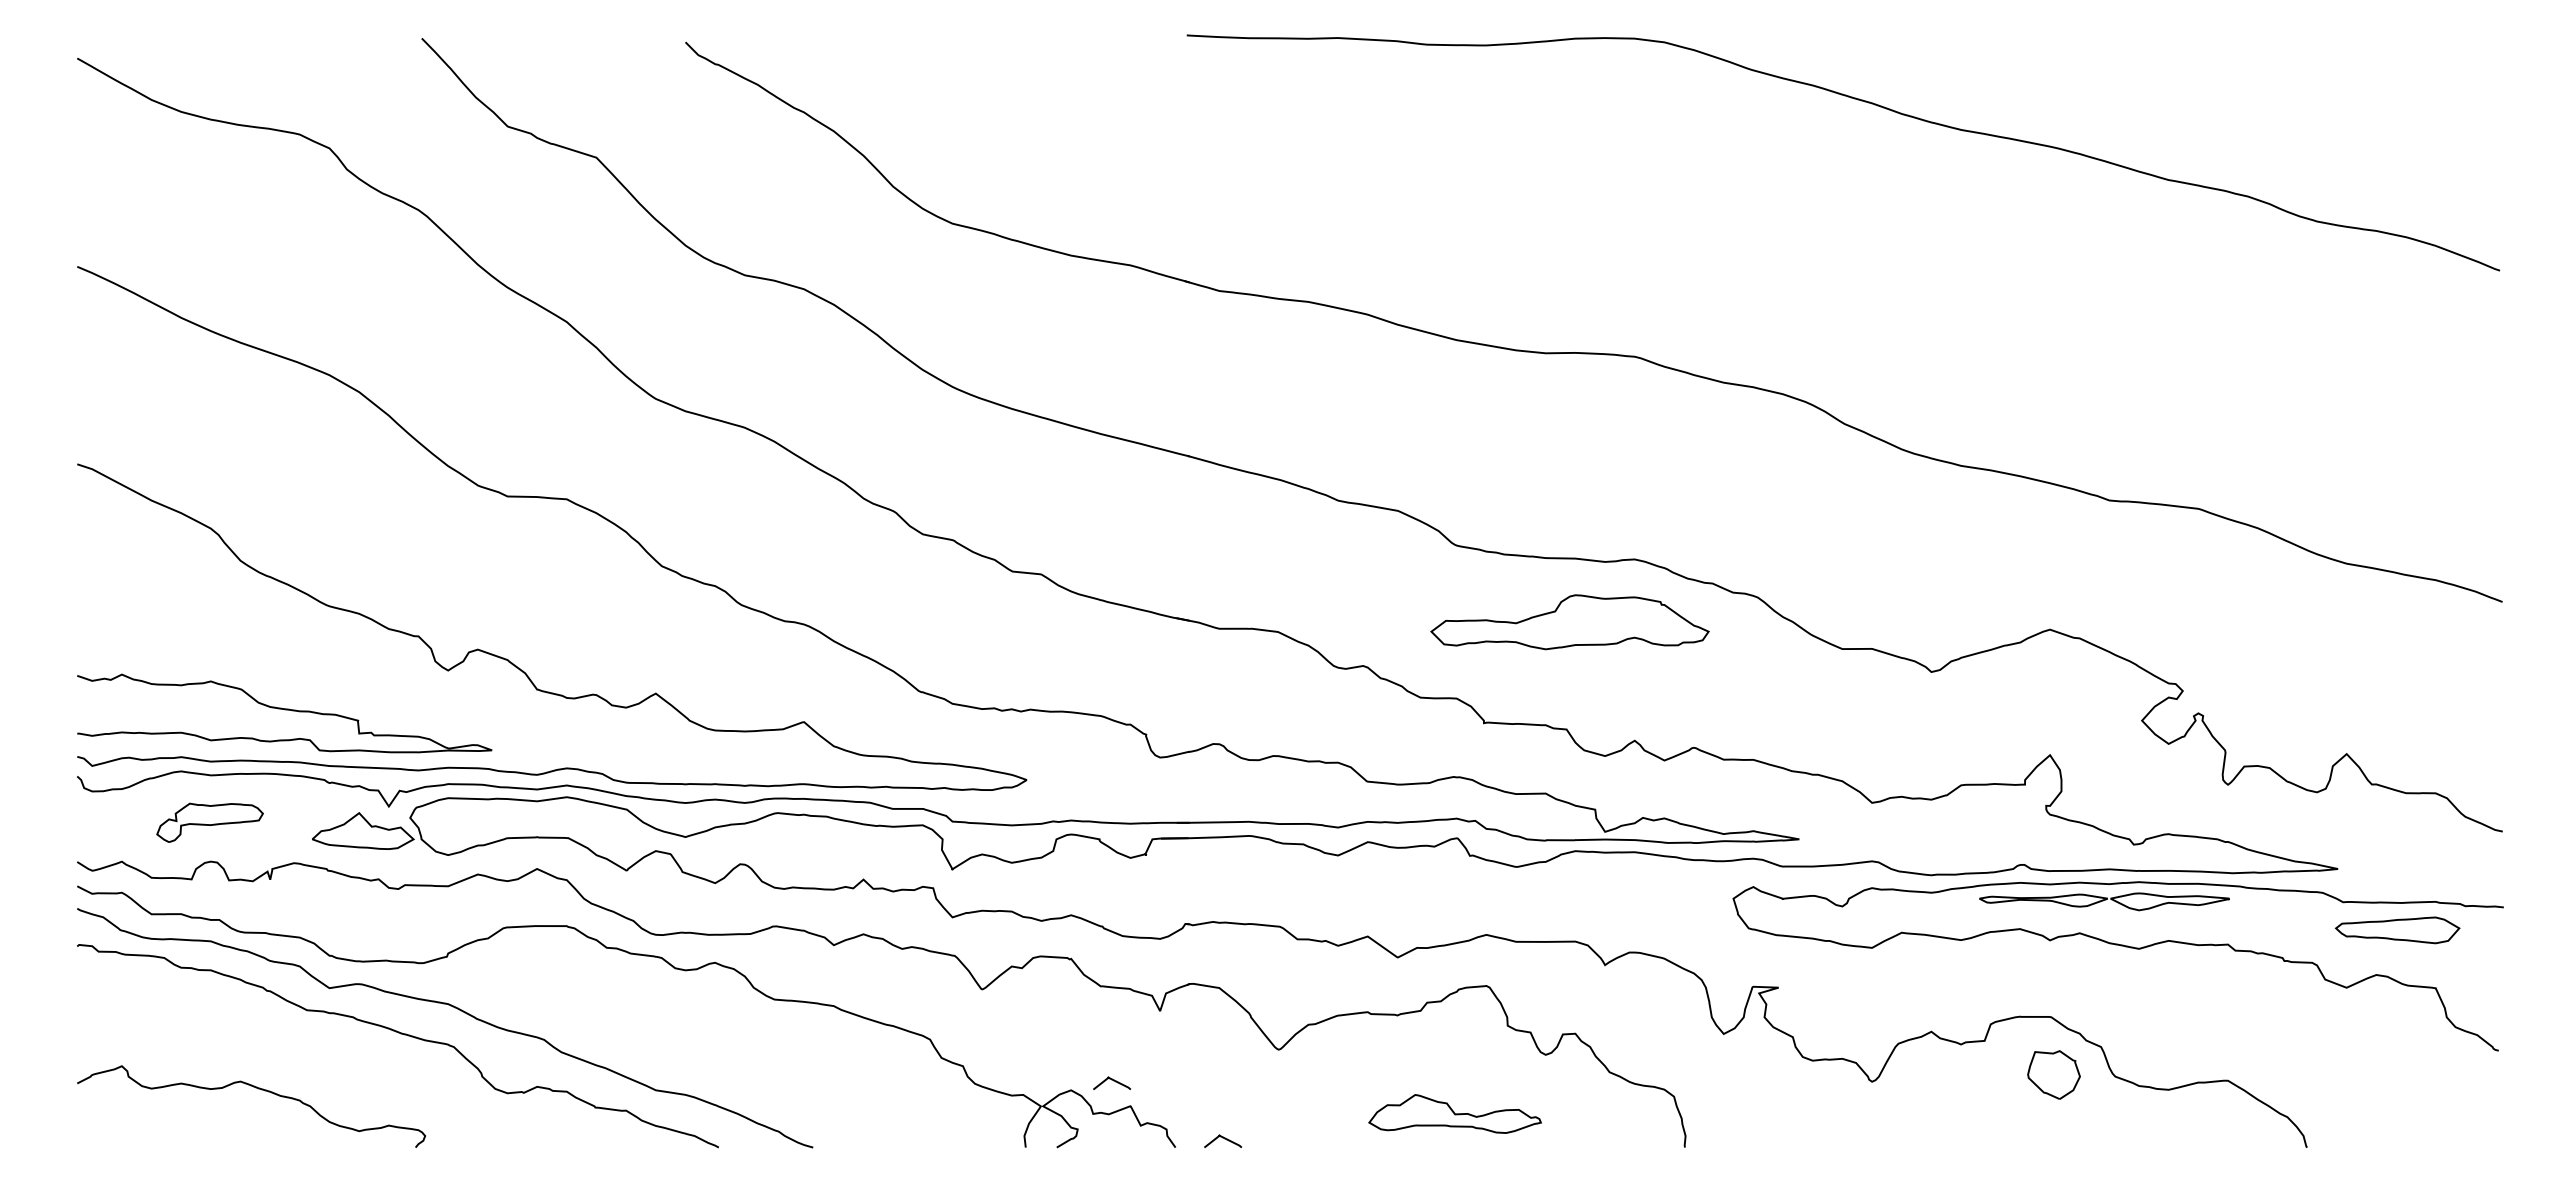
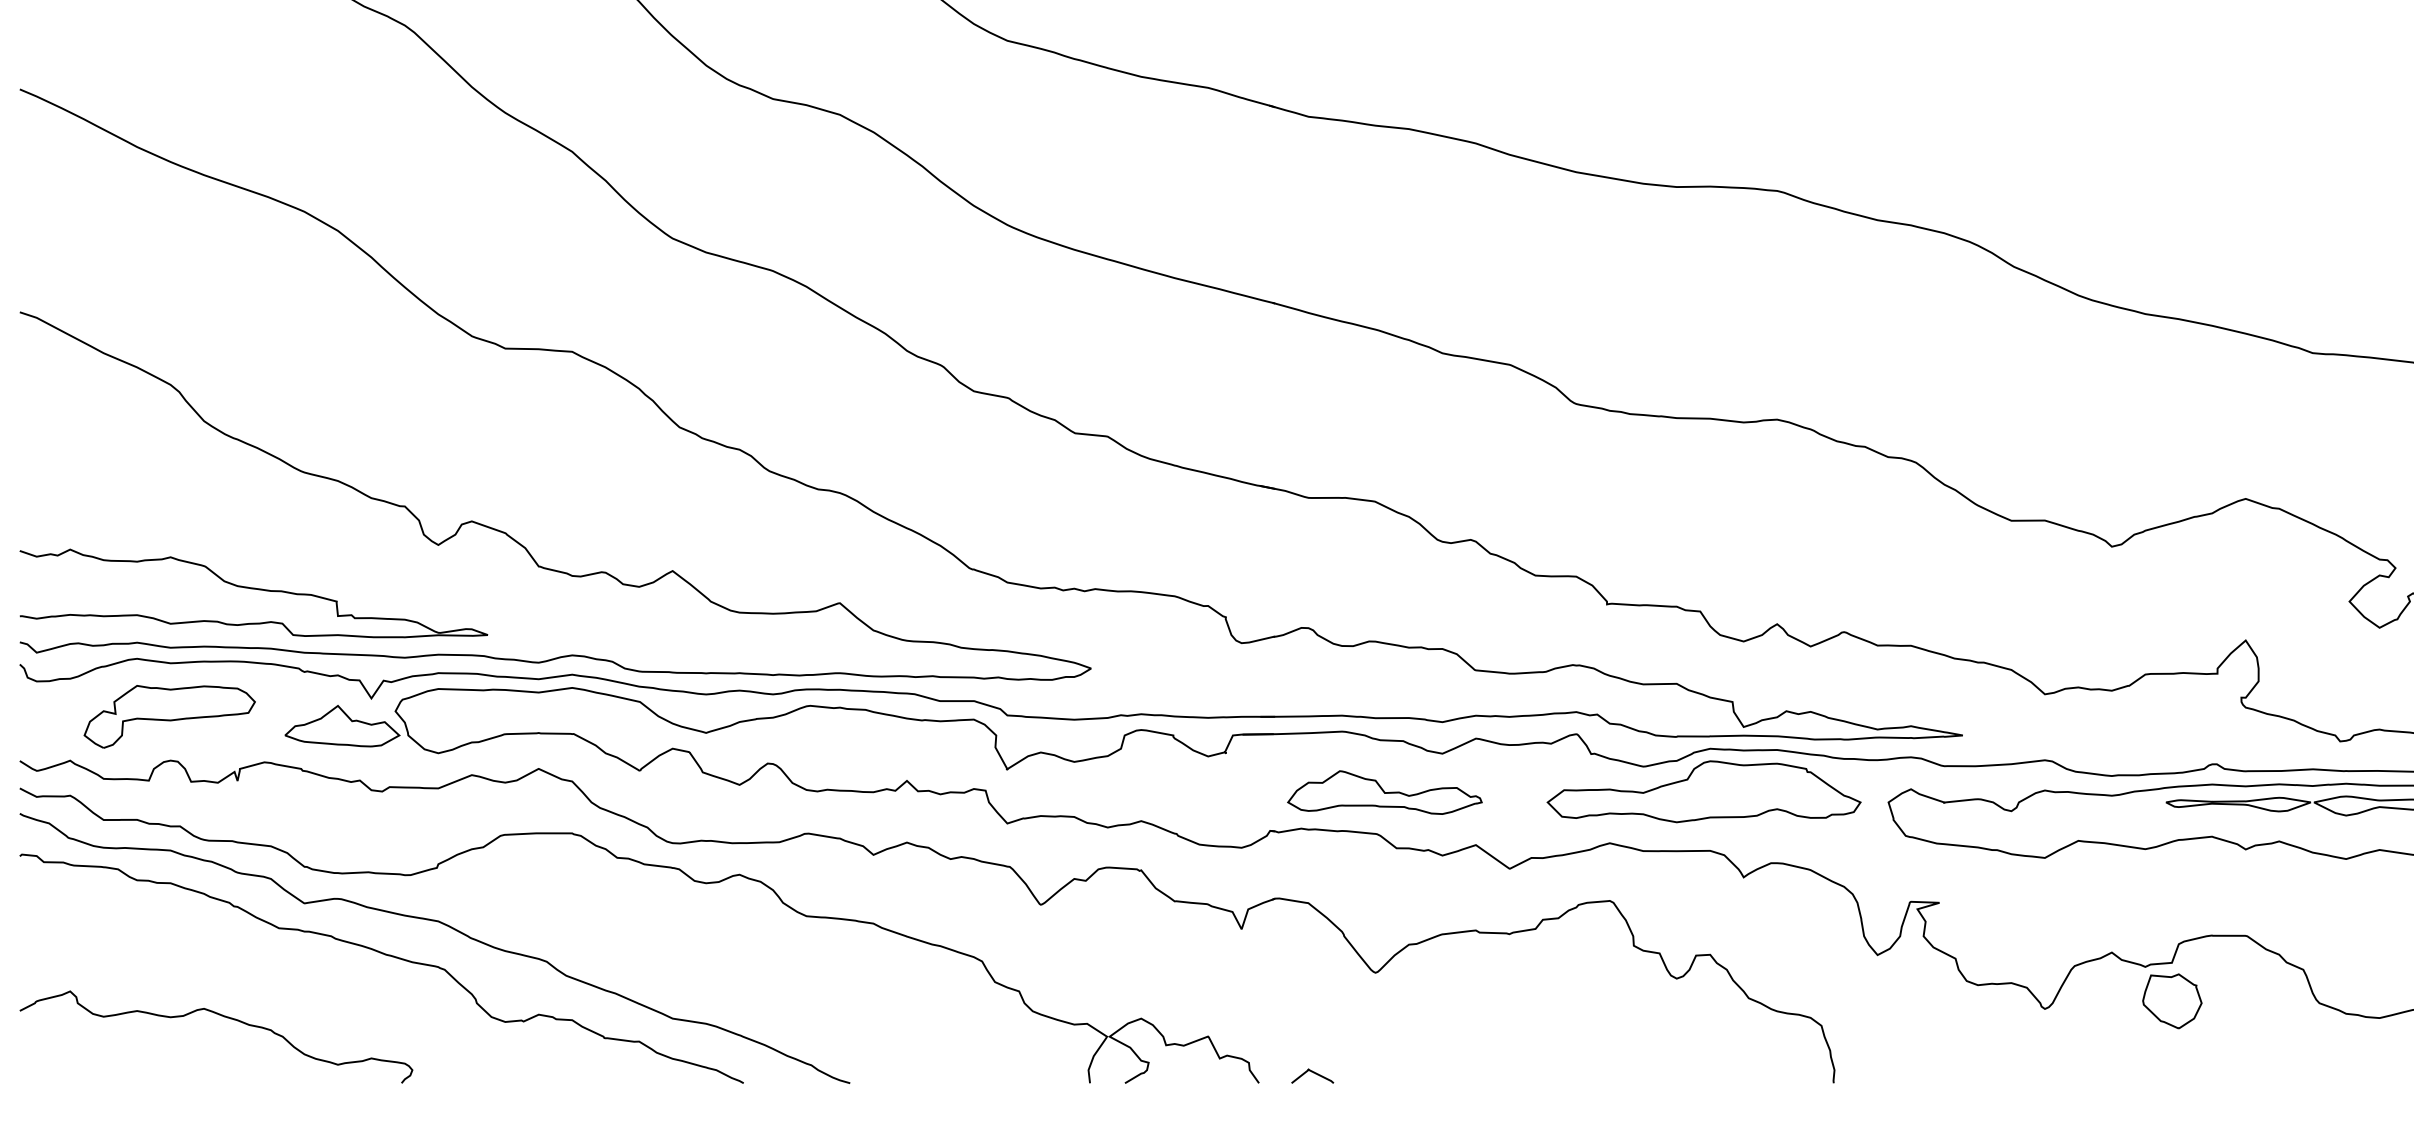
part: (1569, 622) -> (1703, 792), moved
part: (209, 822) -> (169, 716), size x1.43
part: (2053, 1074) -> (2171, 1000), moved
curve: (1113, 1081) -> (1189, 1008), removed
part: (1454, 1113) -> (1384, 792), moved

